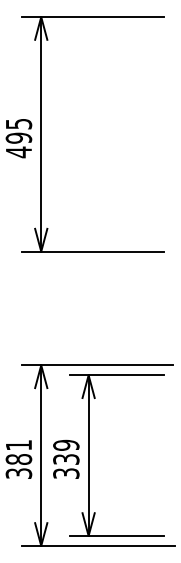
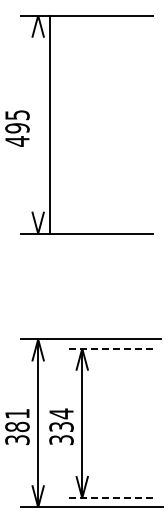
line: (41, 134) -> (50, 124), moved
line: (116, 375) -> (108, 348), solid -> dashed
text: (66, 445) -> (61, 413), 339 -> 334
line: (116, 536) -> (108, 498), solid -> dashed

